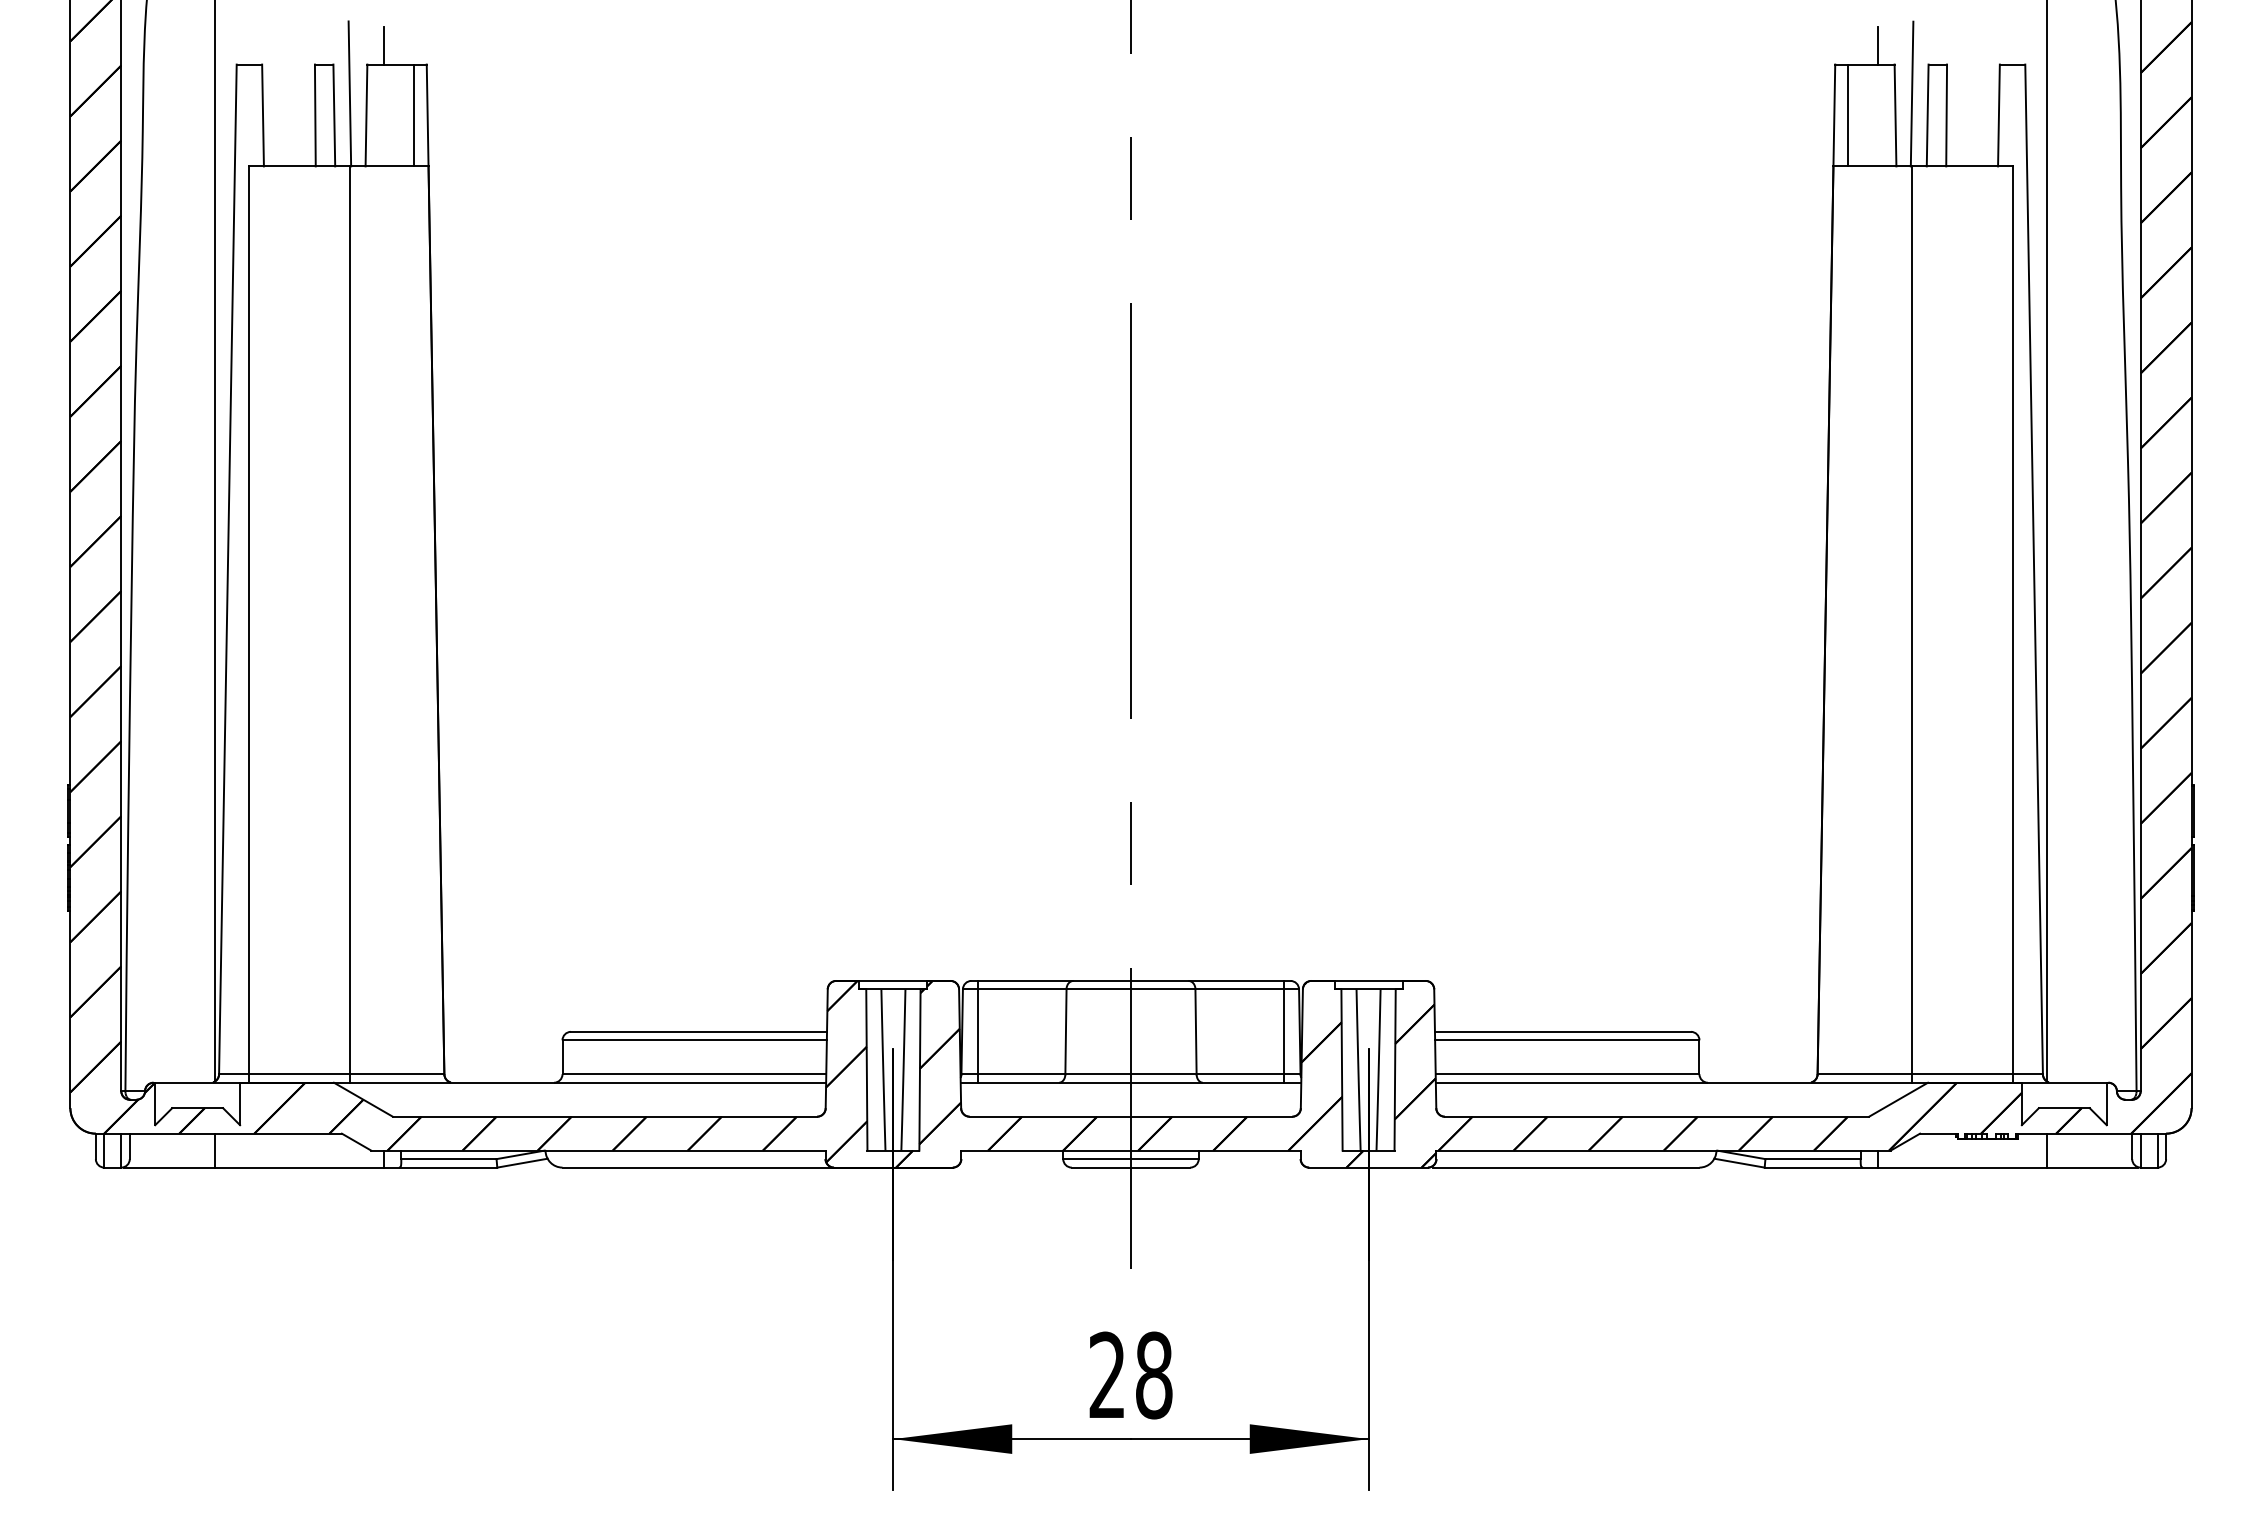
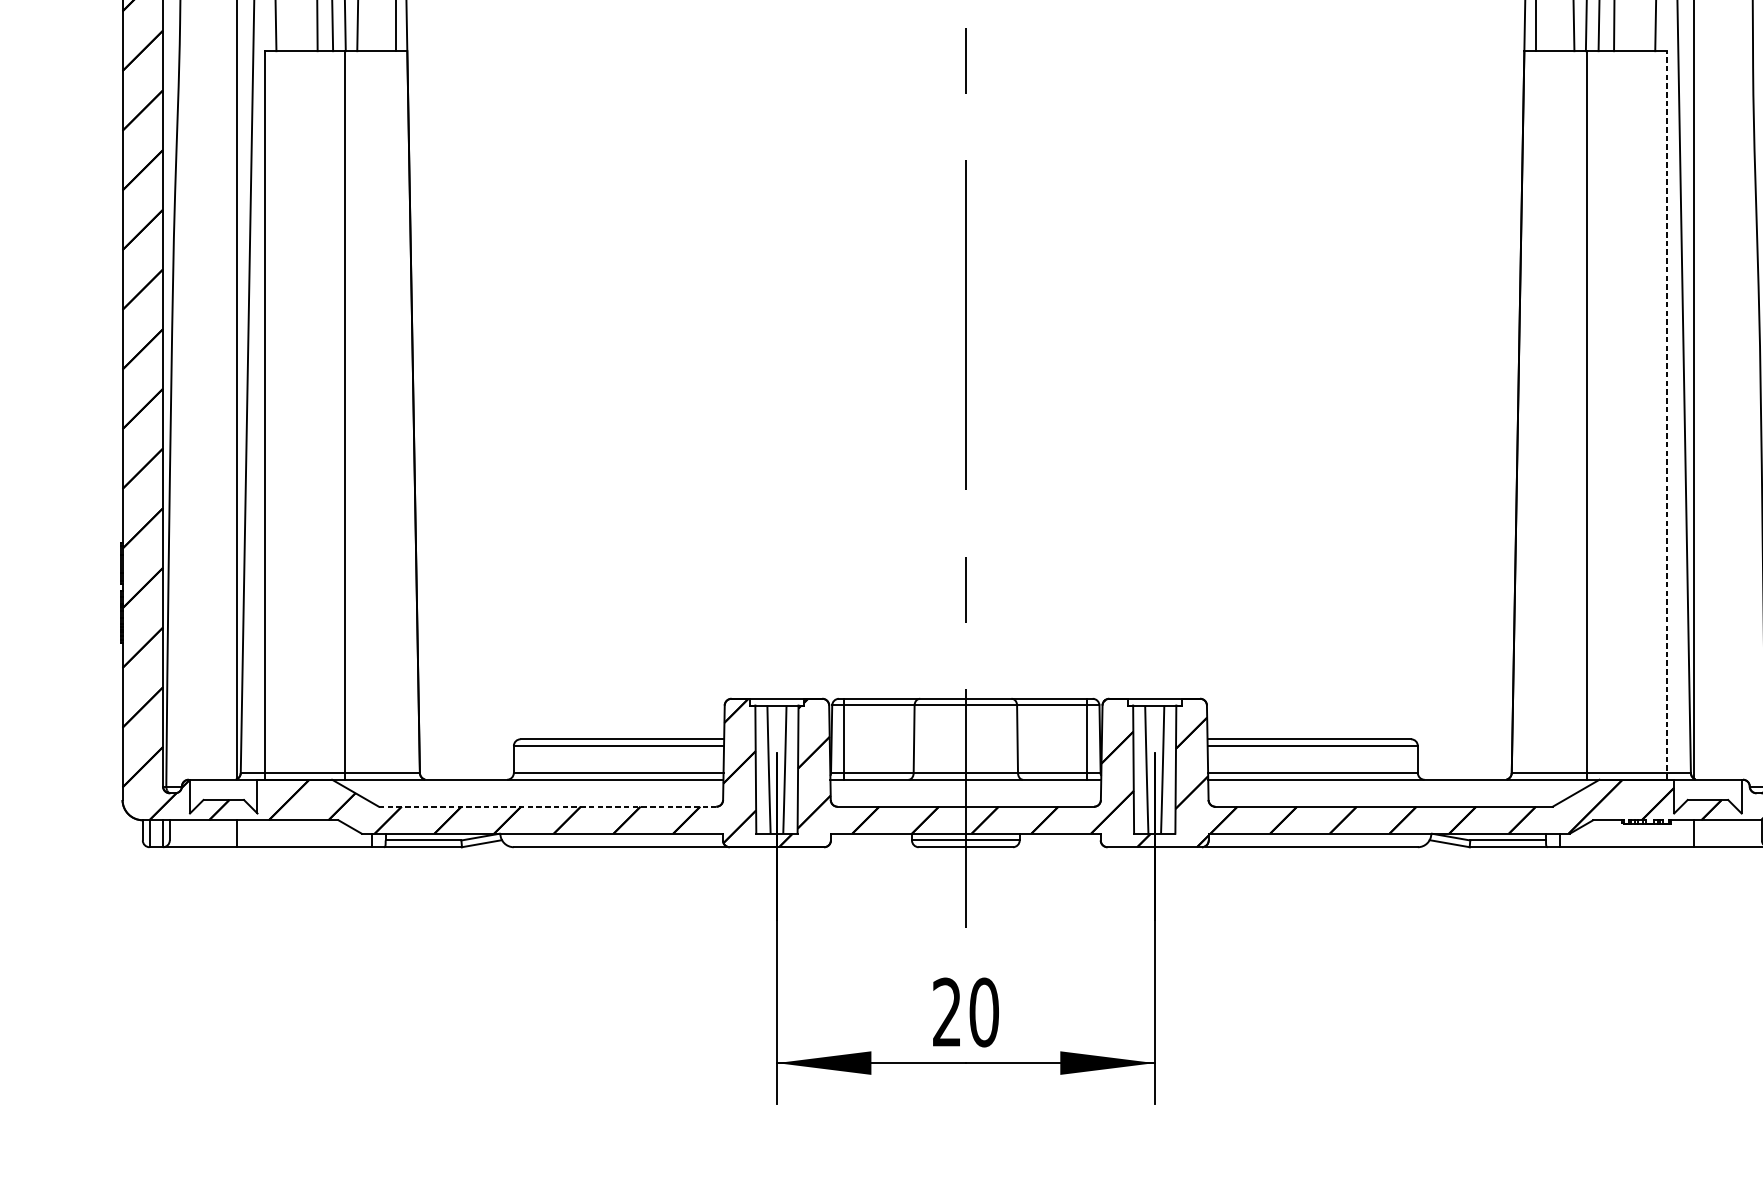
line: (2012, 624) -> (1666, 415), solid -> dashed
line: (605, 1116) -> (548, 806), solid -> dashed
text: (1153, 1375) -> (983, 1012), 28 -> 20

